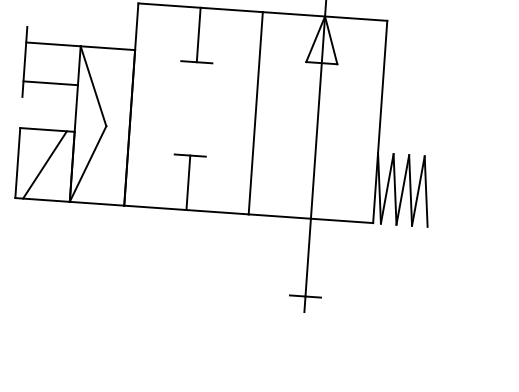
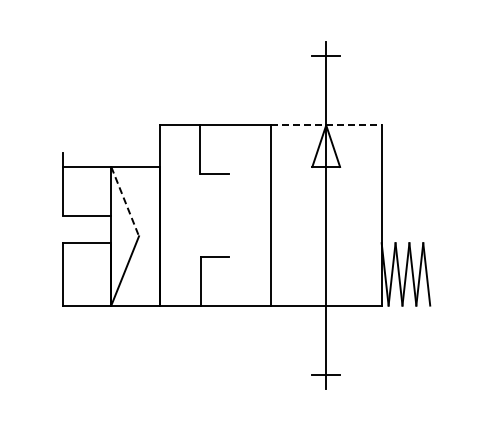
line: (325, 16) -> (326, 125), solid -> dashed
line: (198, 34) -> (200, 149), moved
line: (50, 83) -> (86, 215), moved
line: (93, 87) -> (125, 202), solid -> dashed
line: (44, 165) -> (86, 274), removed
line: (188, 182) -> (201, 281), moved

